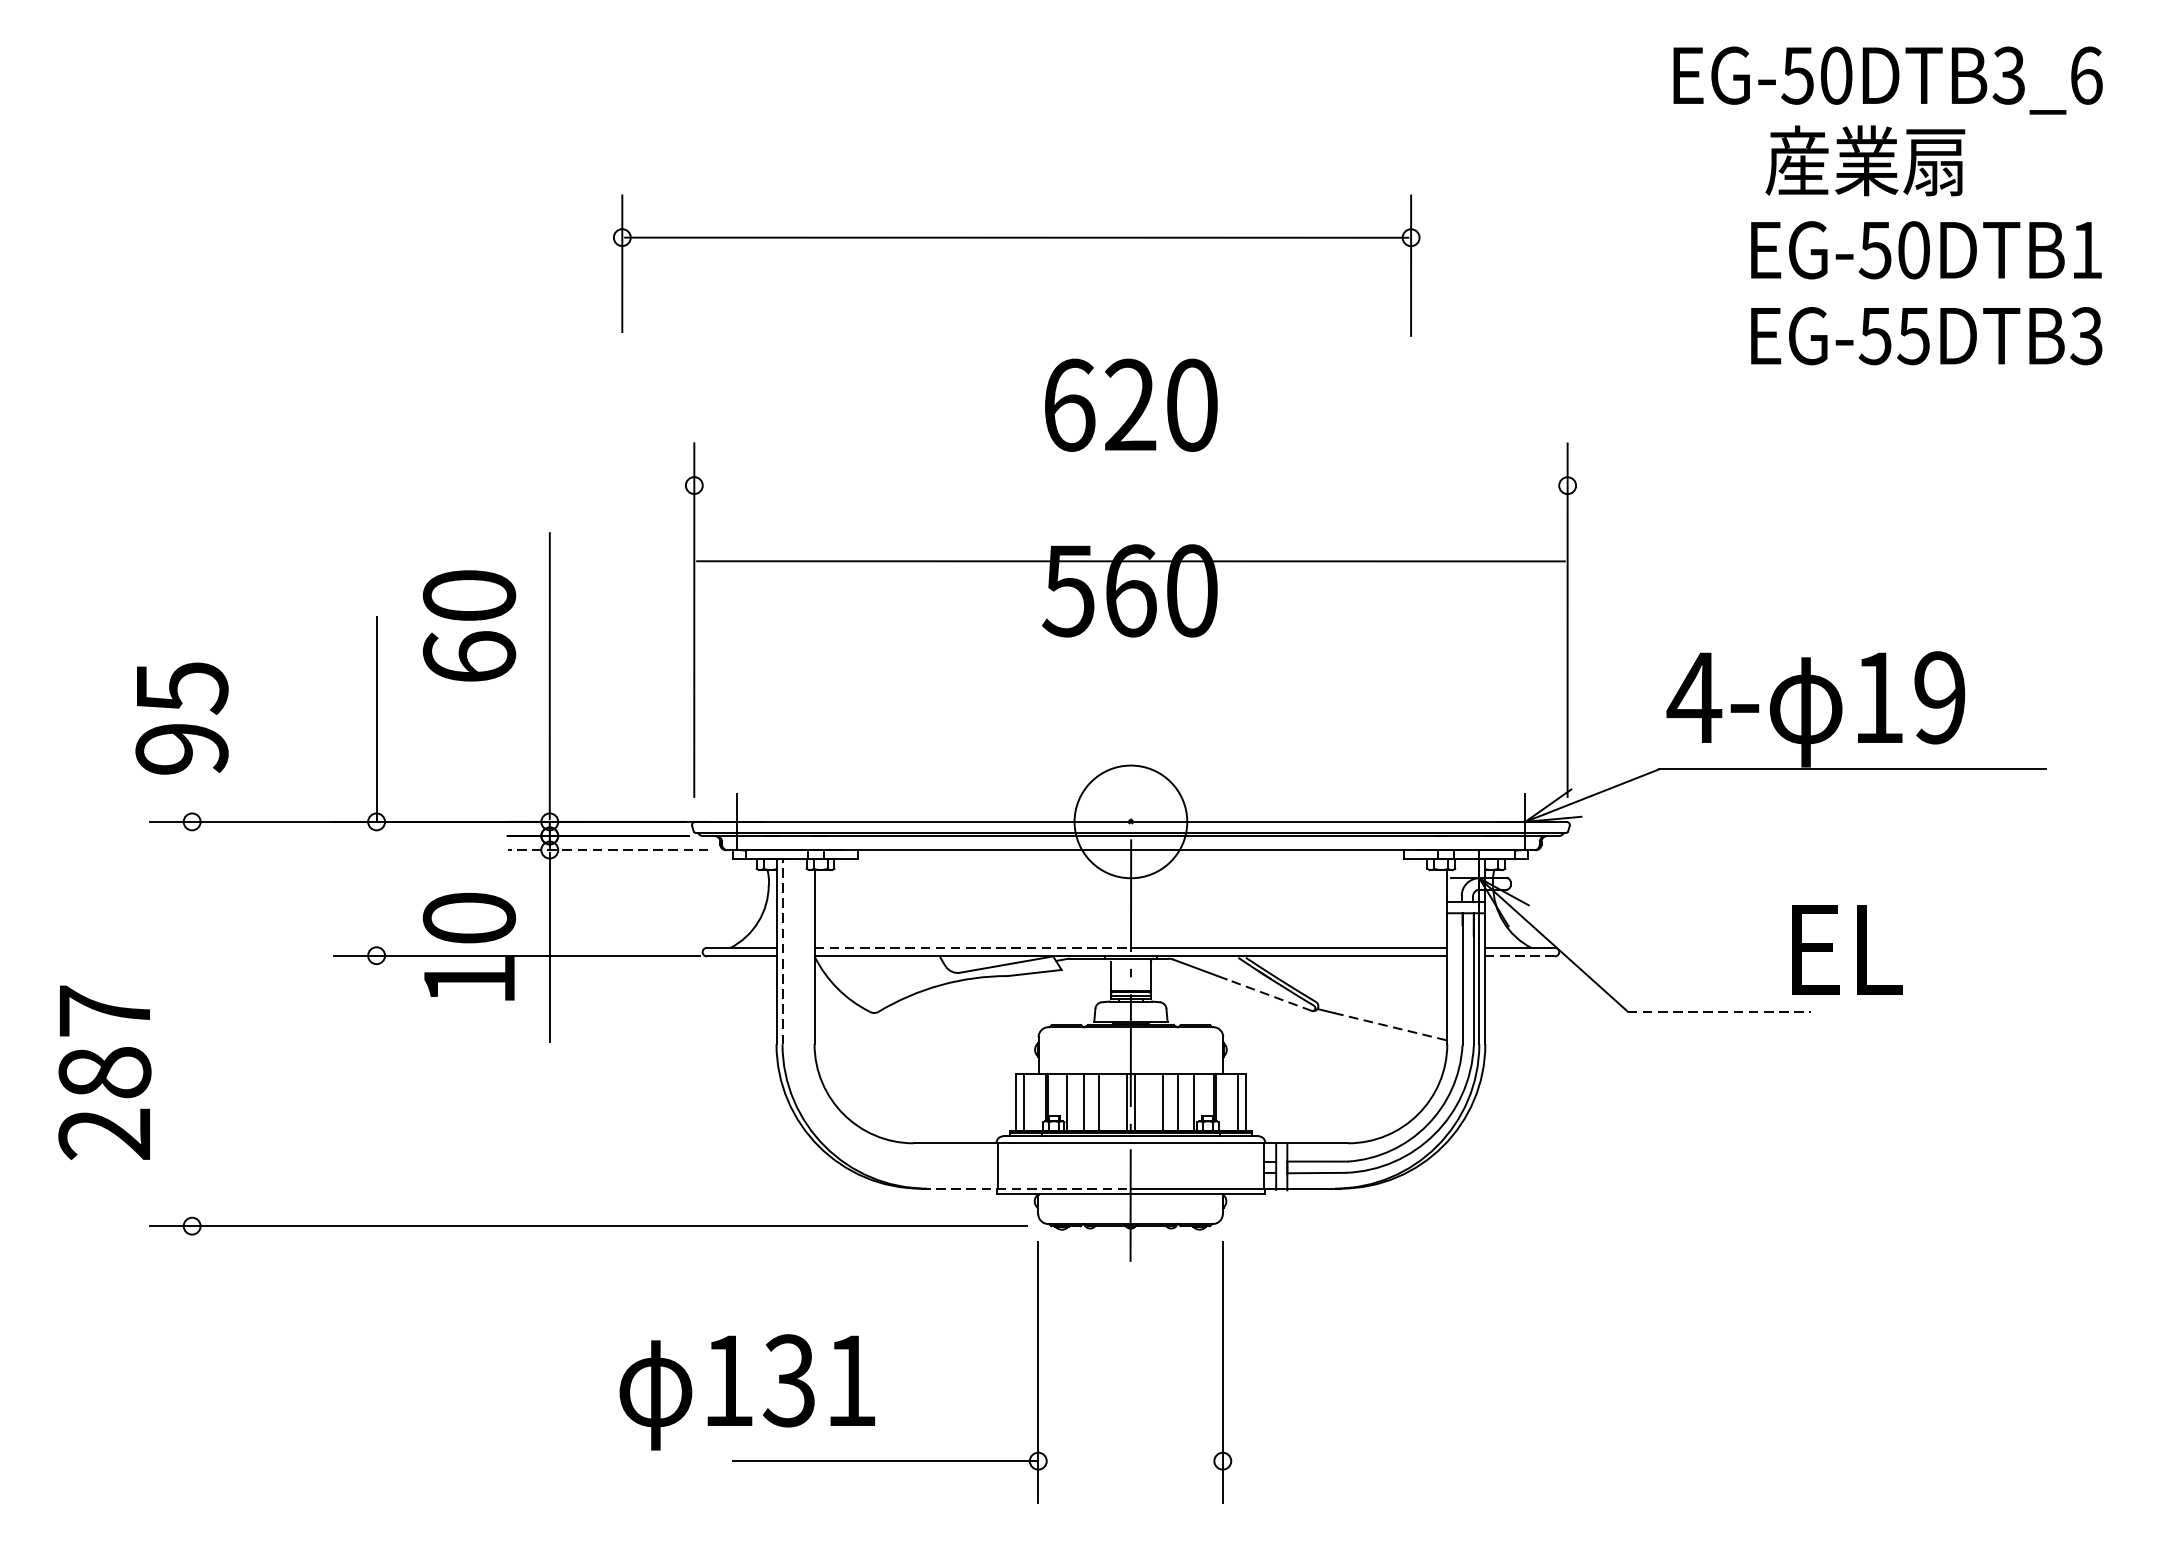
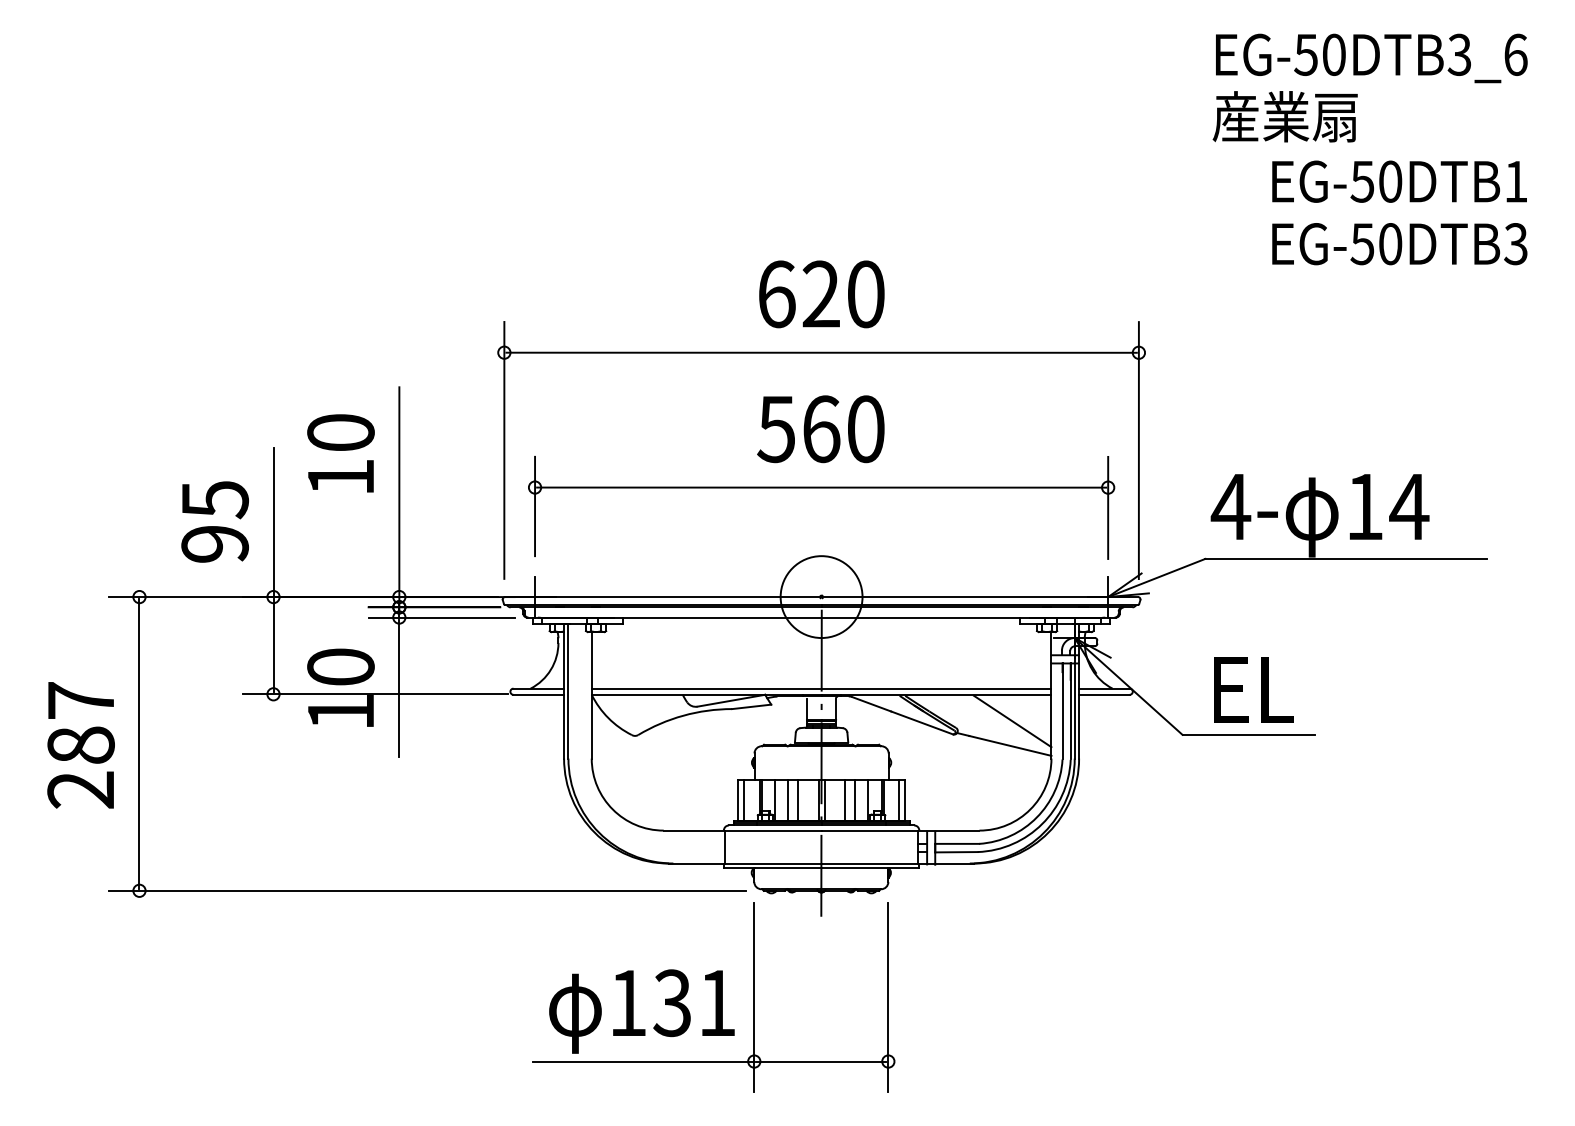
text: (1864, 160) -> (1284, 116), moved
part: (1016, 238) -> (821, 488), moved
text: (1913, 336) -> (1390, 244), EG-55DTB3 -> EG-50DTB3
line: (1130, 560) -> (821, 352), moved
text: (468, 655) -> (340, 476), 60 -> 10
text: (1940, 697) -> (1409, 506), 19 -> 14
text: (181, 717) -> (214, 521), moved
line: (607, 850) -> (441, 617), dashed -> solid
line: (376, 888) -> (273, 645), added
line: (972, 947) -> (706, 688), dashed -> solid
text: (1846, 949) -> (1253, 689), moved
line: (782, 950) -> (568, 690), dashed -> solid
line: (1518, 955) -> (1103, 694), dashed -> solid
line: (1393, 993) -> (1012, 721), added
line: (1269, 994) -> (922, 722), dashed -> solid
line: (1719, 1011) -> (1249, 734), dashed -> solid
line: (192, 1023) -> (139, 743), added
line: (1390, 1027) -> (1010, 746), dashed -> solid
text: (104, 1072) -> (80, 745), moved
line: (1026, 1188) -> (745, 863), dashed -> solid
text: (746, 1392) -> (641, 1011), moved
line: (1130, 1461) -> (821, 1061), added

